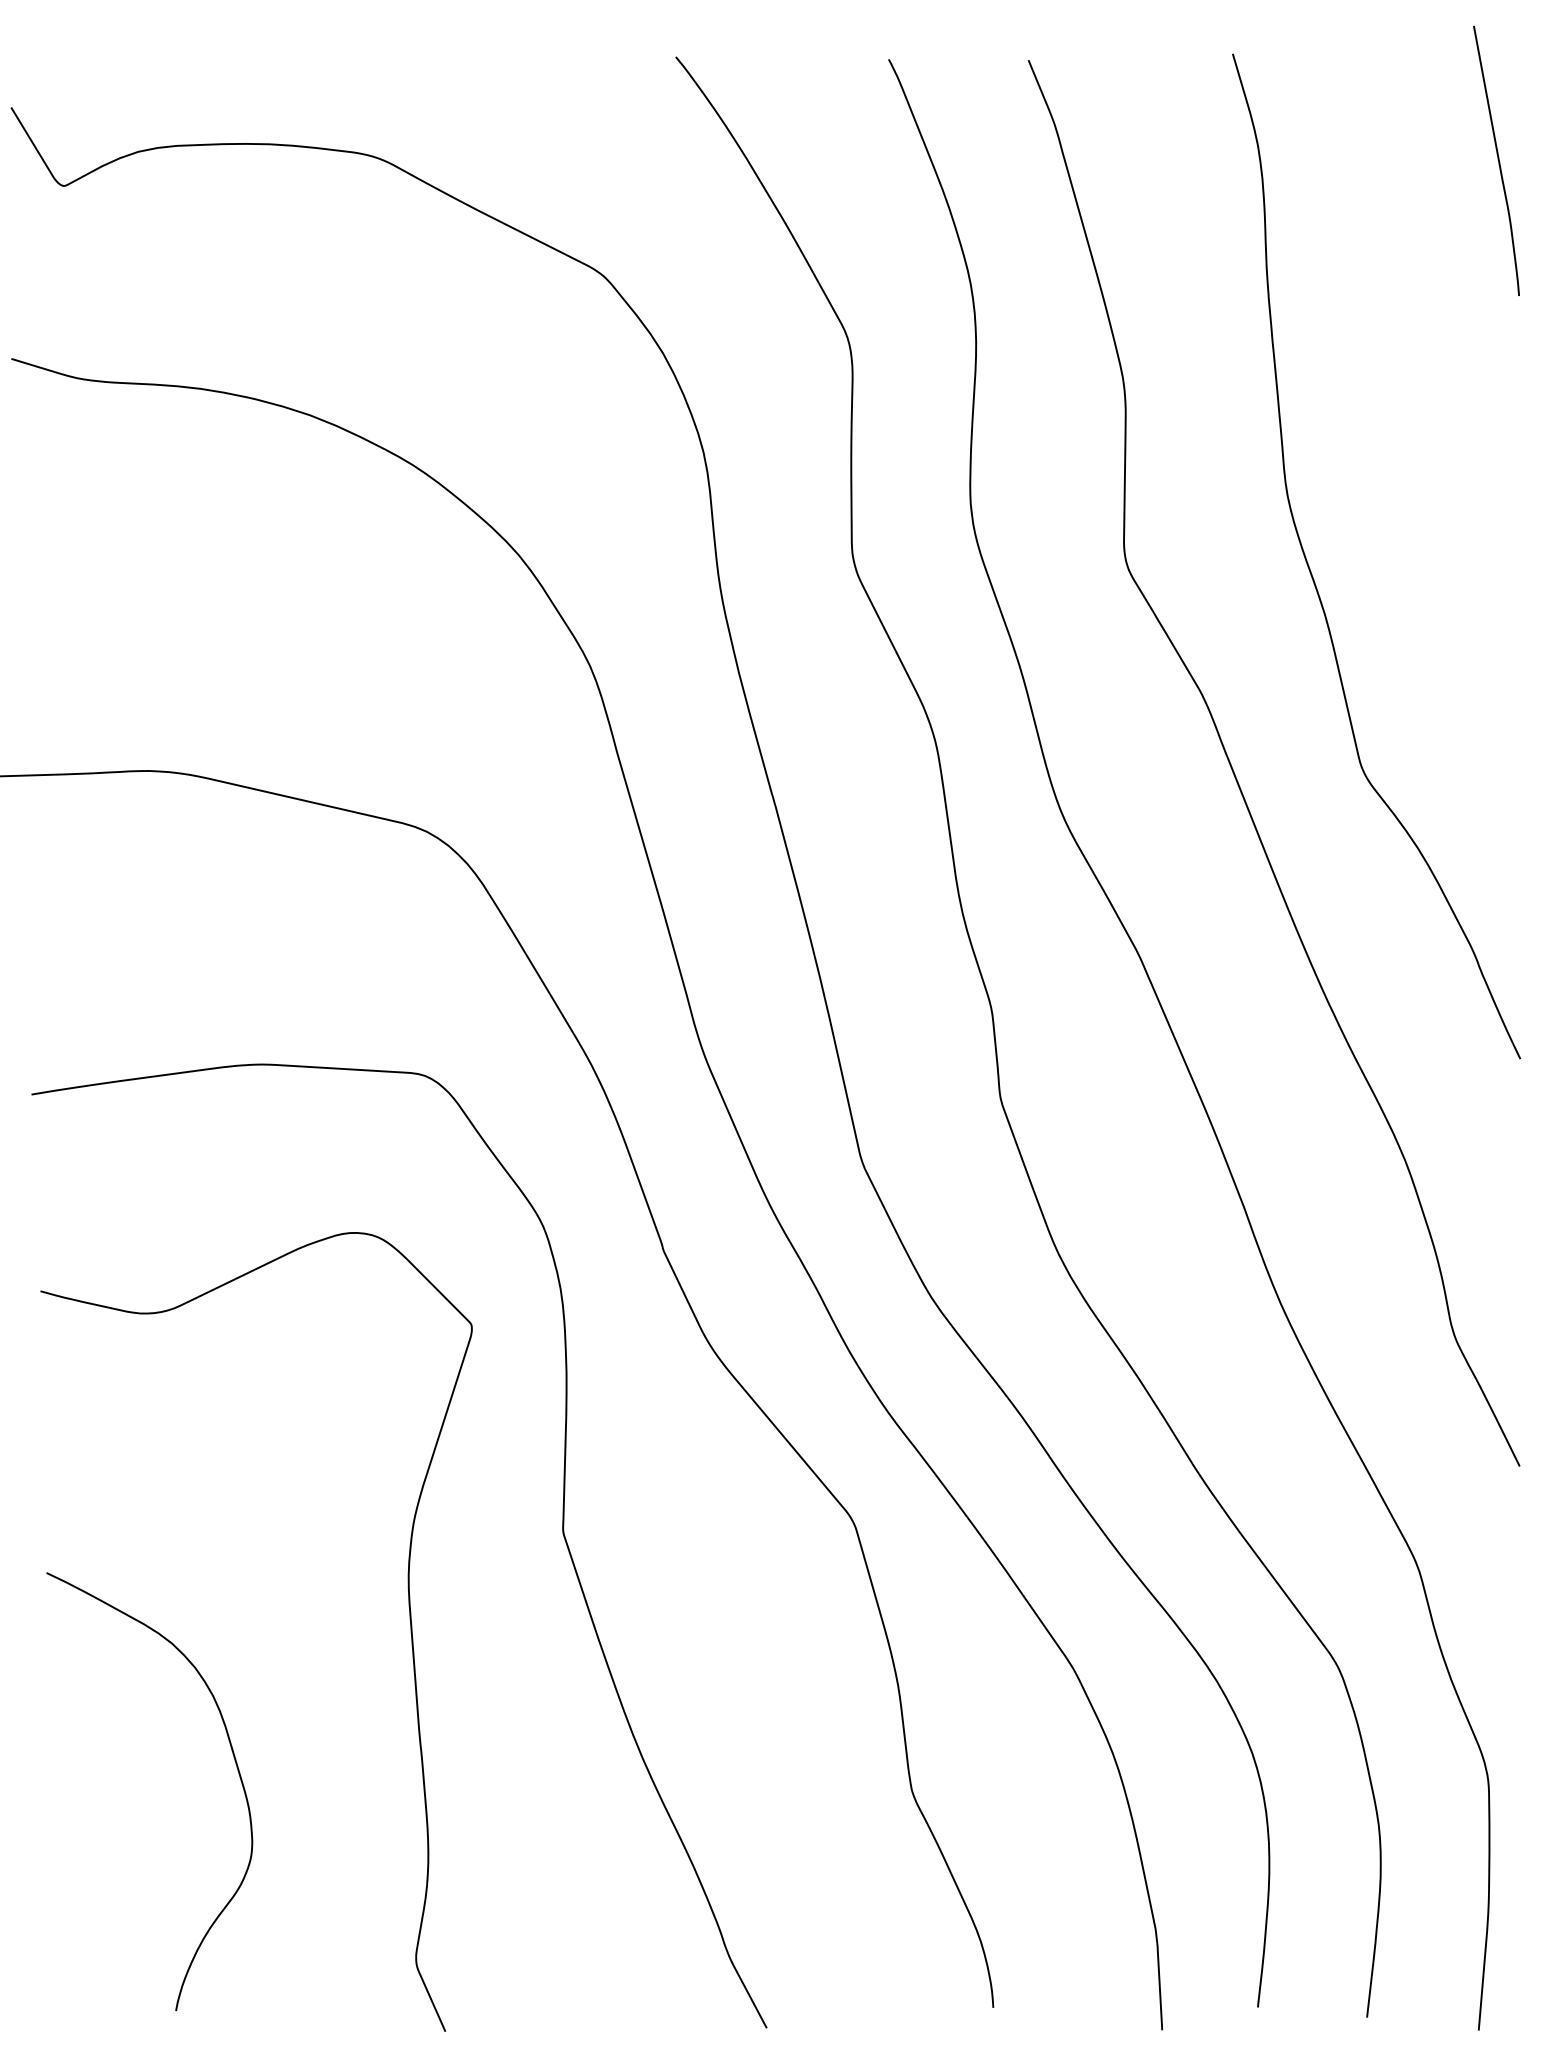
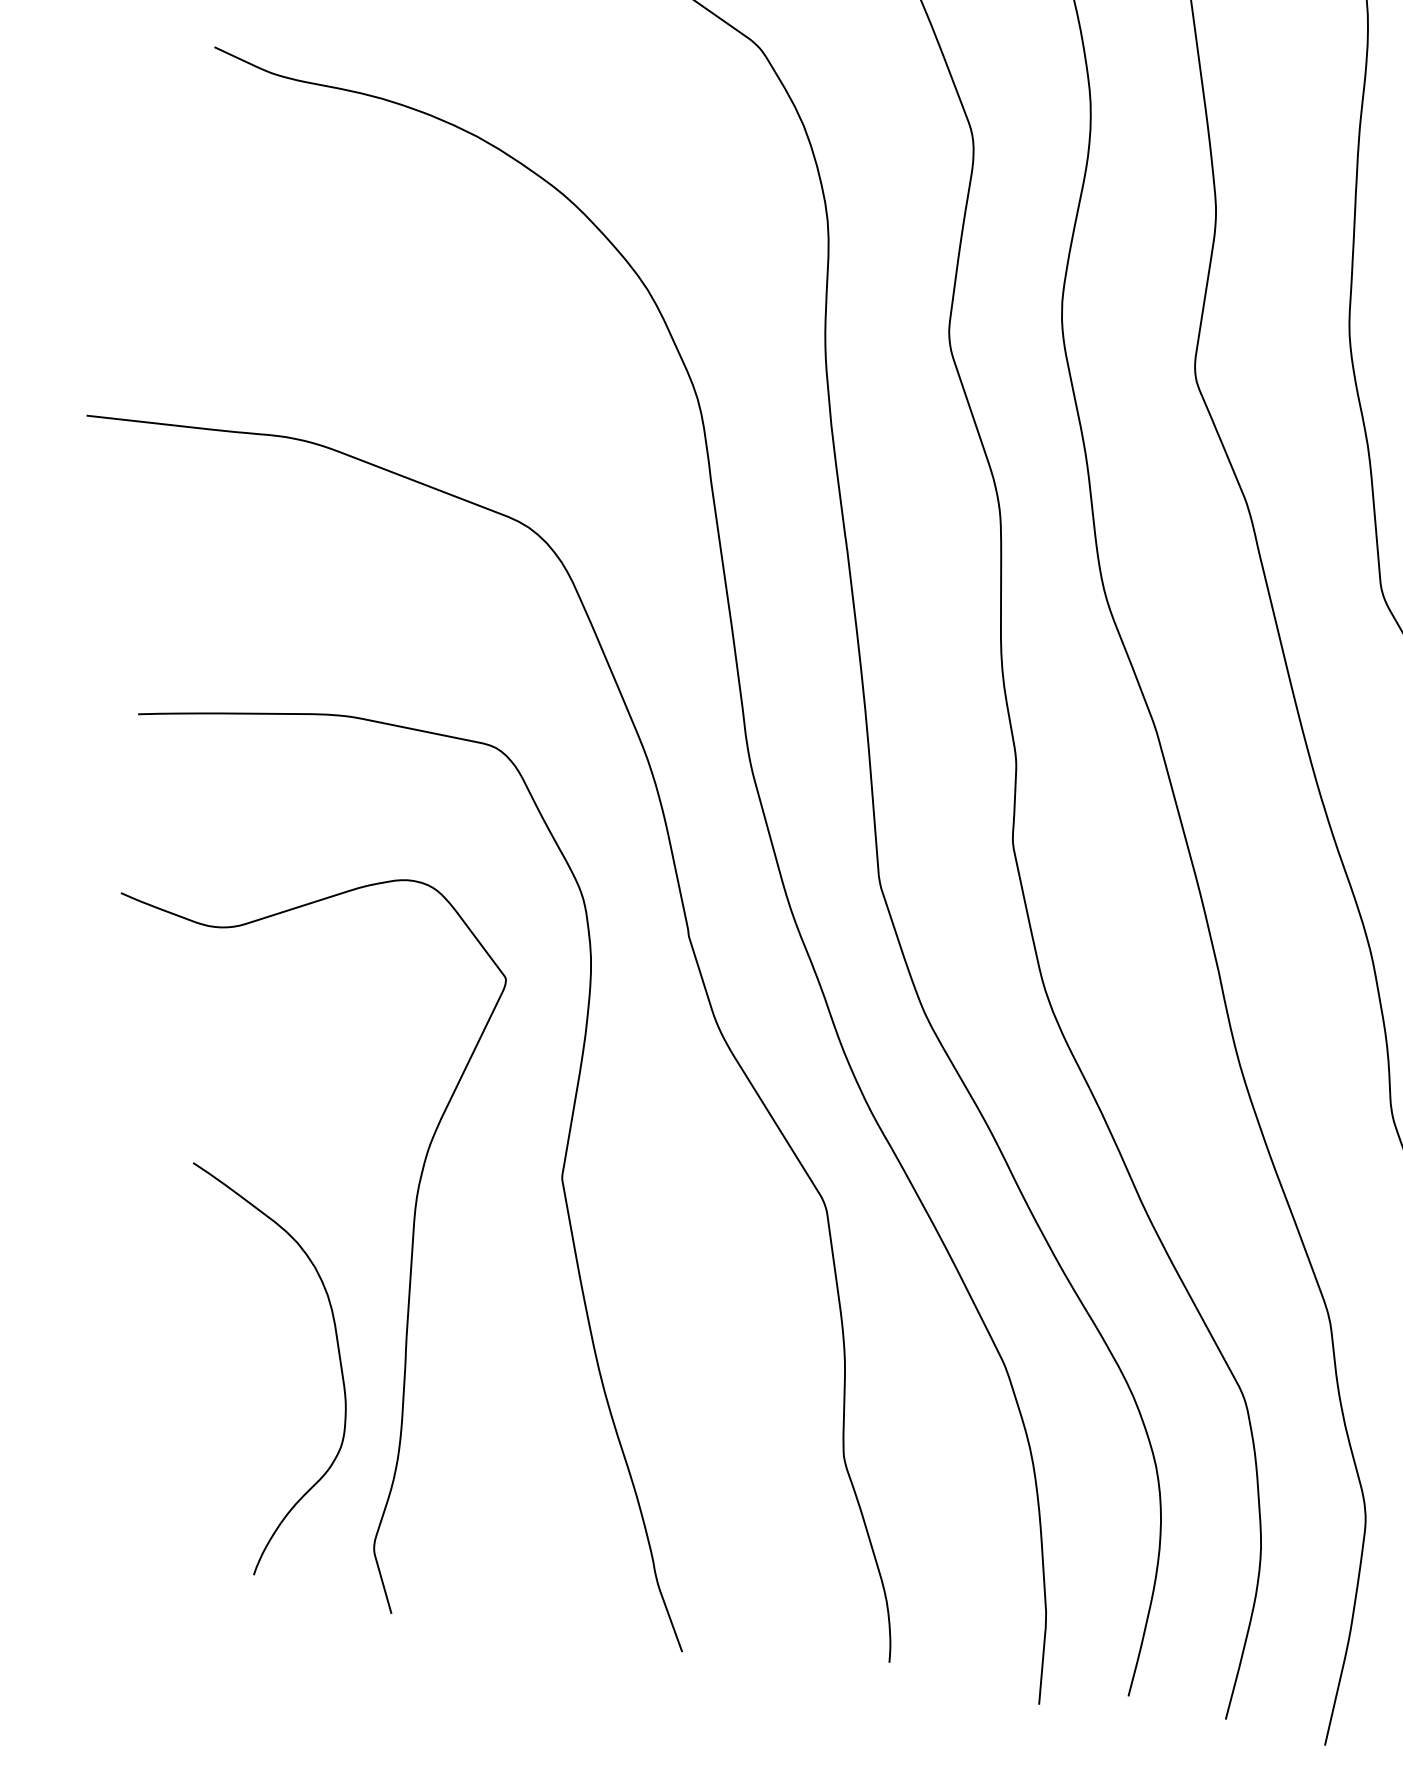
curve: (235, 1764) -> (339, 1360), moved

